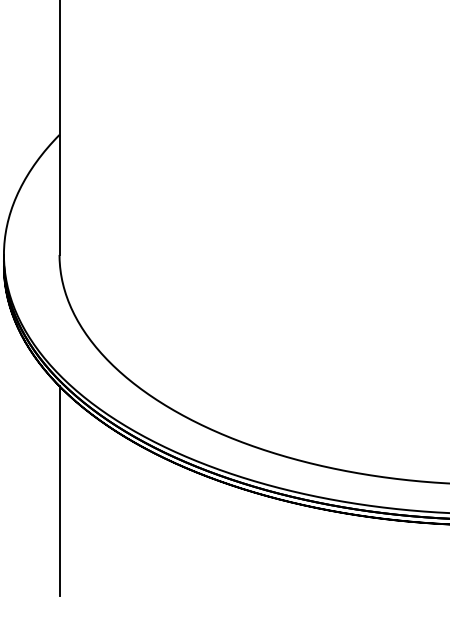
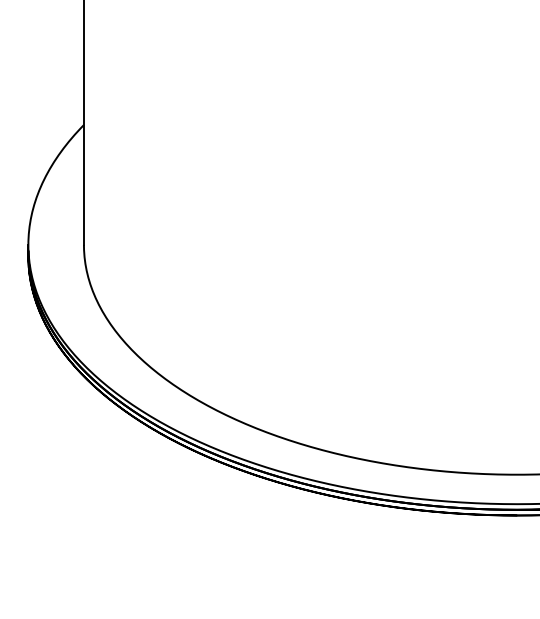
line: (59, 491) -> (83, 481), removed

